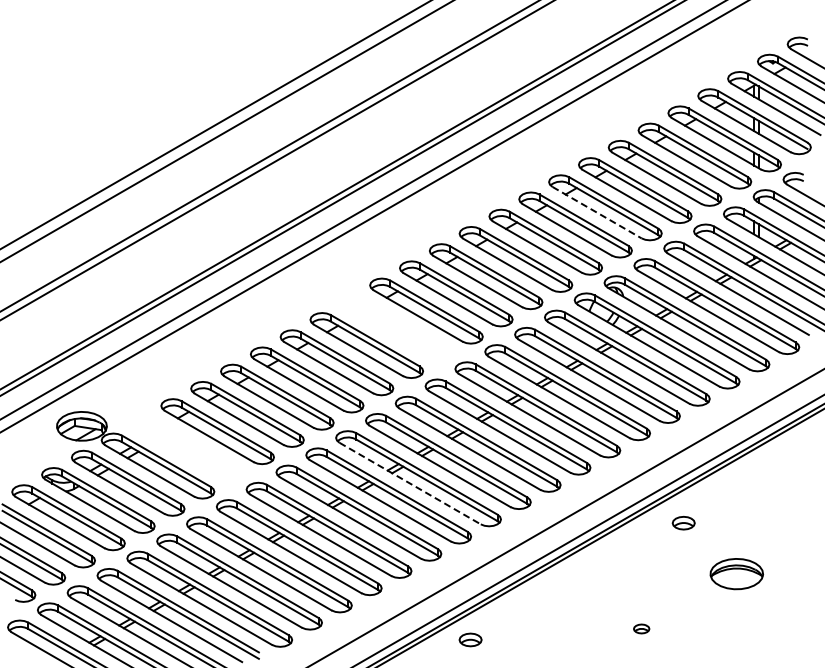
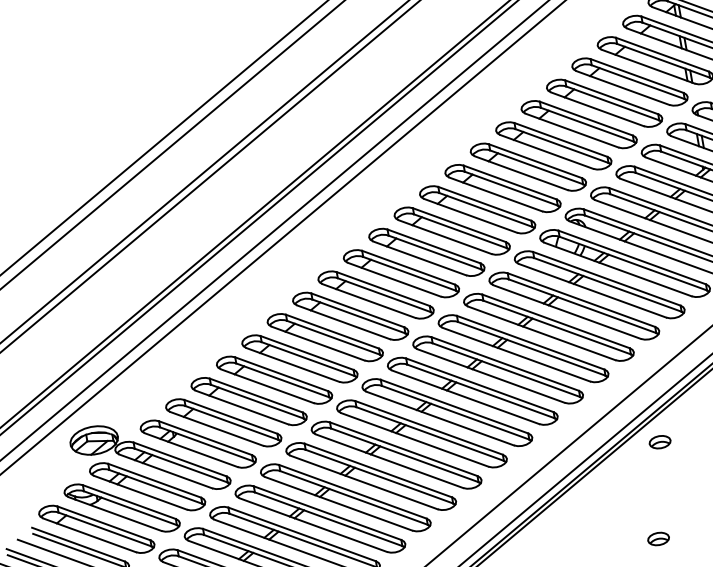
line: (597, 212) -> (547, 151), dashed -> solid
part: (396, 327) -> (375, 294), added
part: (187, 448) -> (197, 443), added
line: (410, 483) -> (415, 439), dashed -> solid
part: (683, 523) -> (659, 442), moved
part: (641, 628) -> (658, 538), size x1.43

